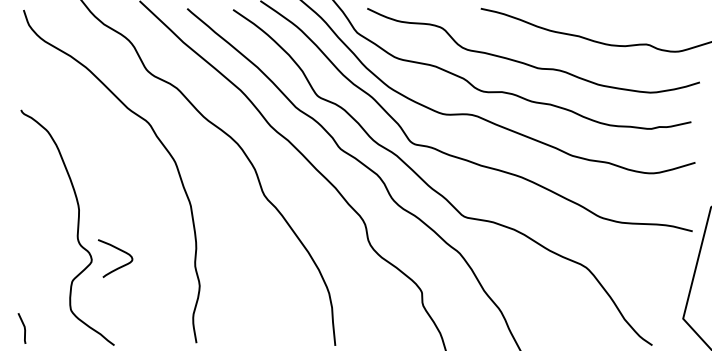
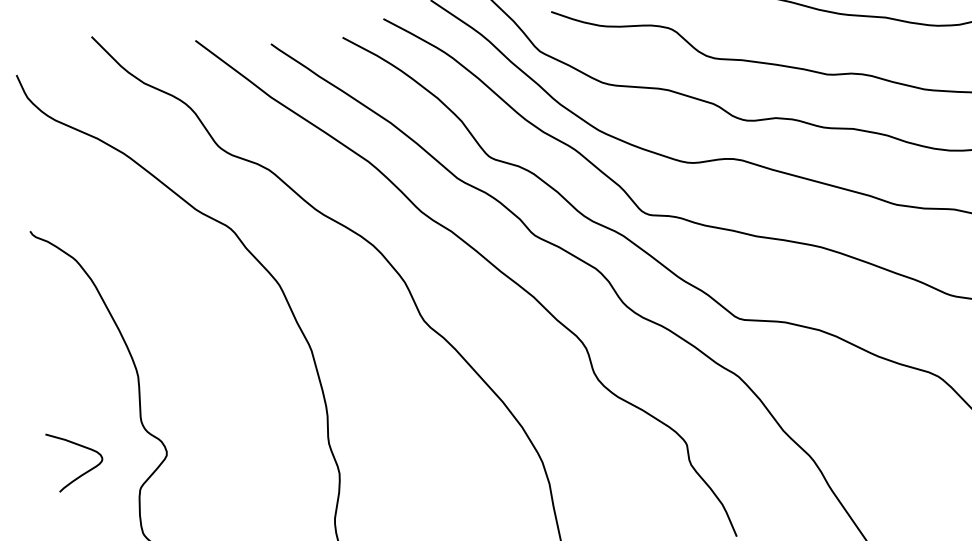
curve: (119, 250) -> (80, 447), moved

